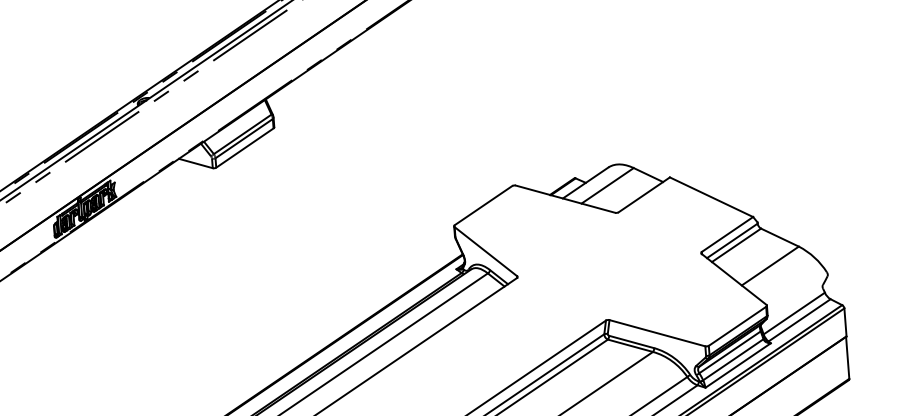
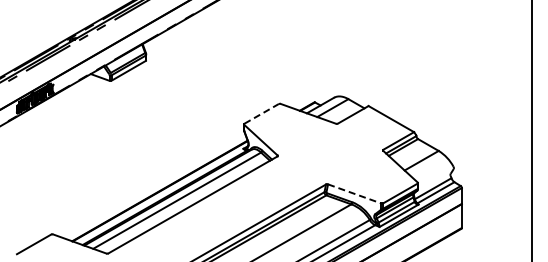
line: (483, 204) -> (261, 113), solid -> dashed
line: (658, 334) -> (355, 194), solid -> dashed

